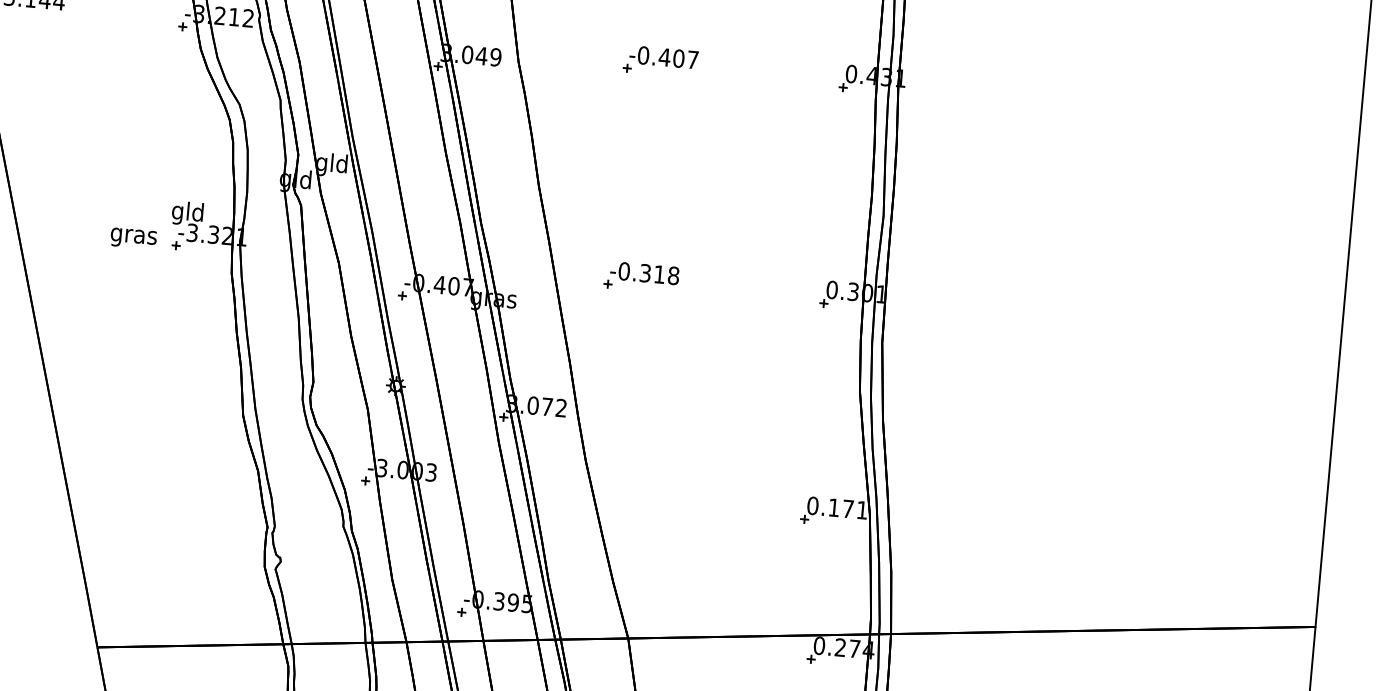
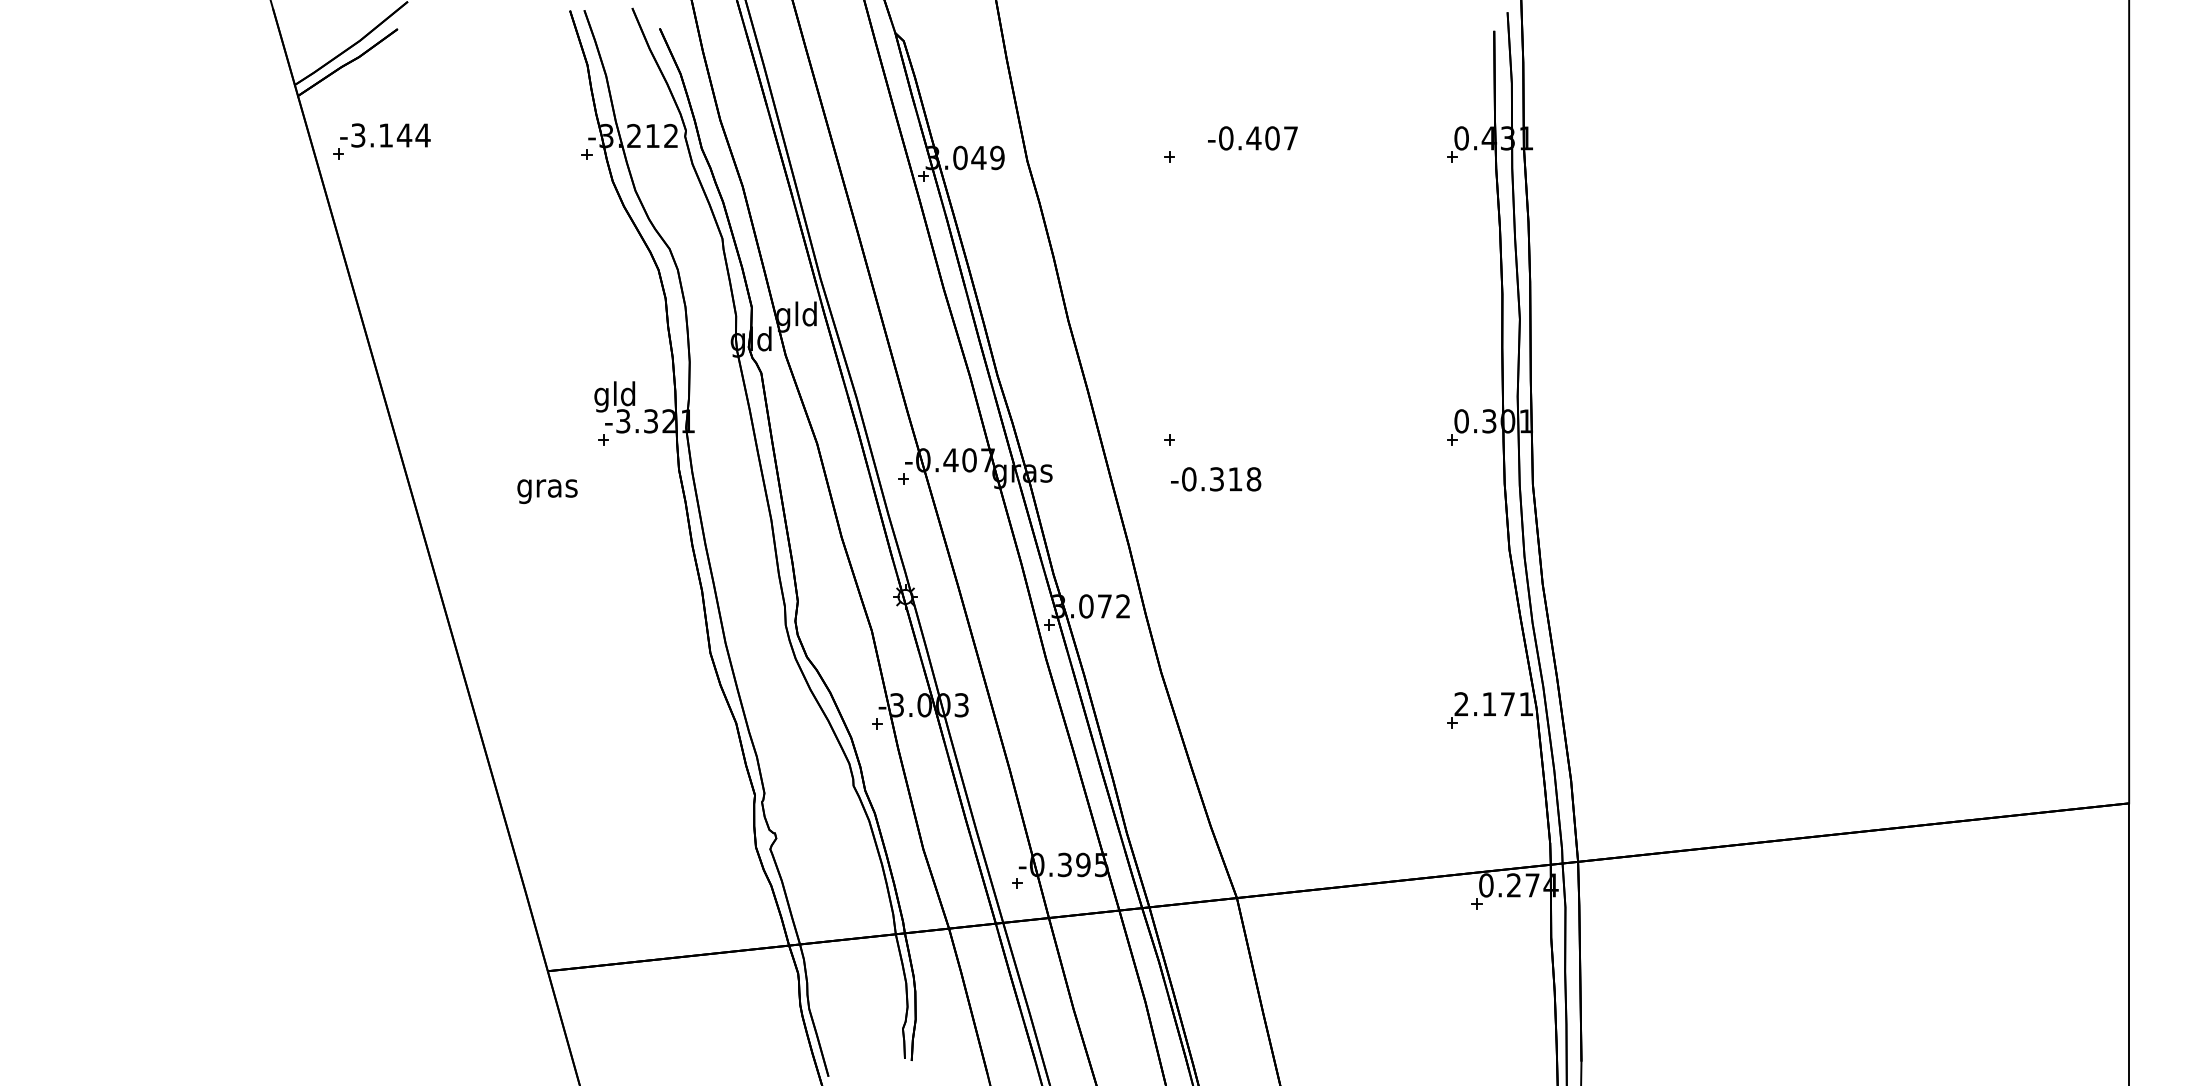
text: (663, 57) -> (1252, 138), moved
text: (133, 238) -> (547, 491), moved
text: (645, 273) -> (1216, 479), moved
text: (812, 506) -> (1461, 704), 0.171 -> 2.171

